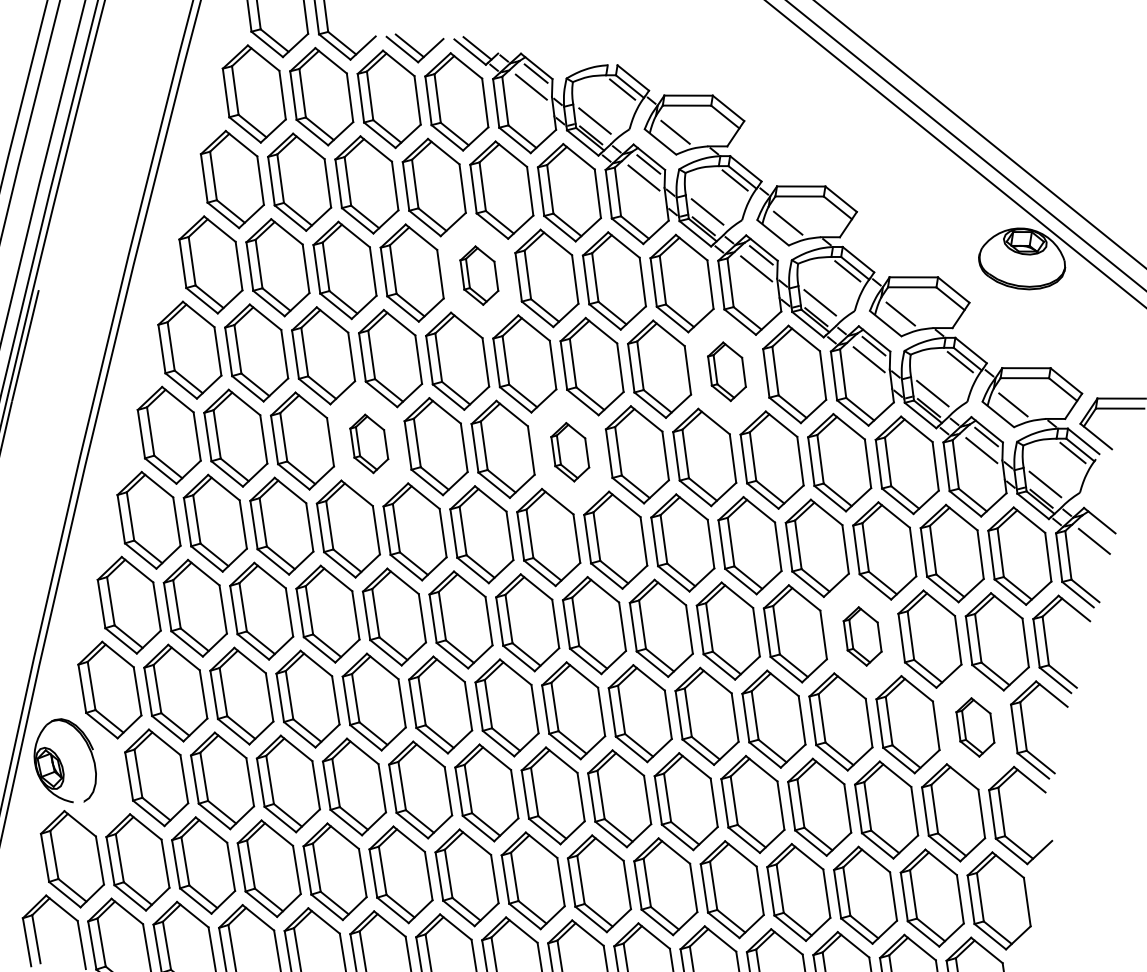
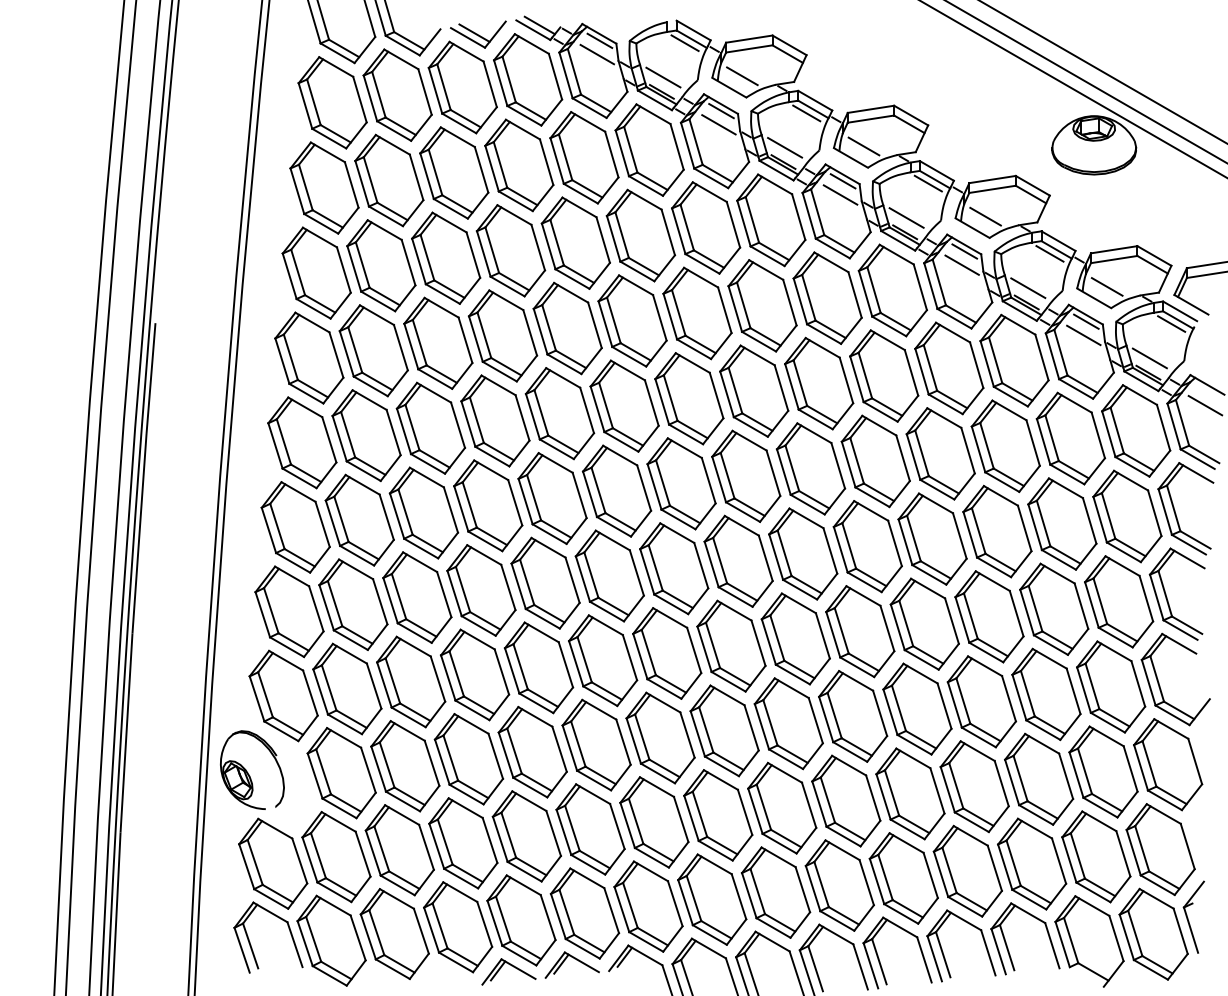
part: (479, 274) -> (575, 242), size x1.67
part: (726, 371) -> (827, 297), size x1.67
part: (369, 443) -> (495, 420), size x1.67
part: (570, 451) -> (689, 398), size x1.67
part: (862, 636) -> (997, 531), size x1.67
part: (975, 727) -> (1119, 601), size x1.67

